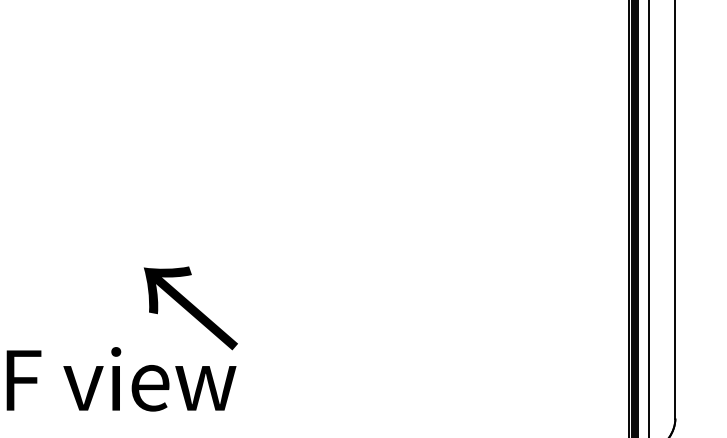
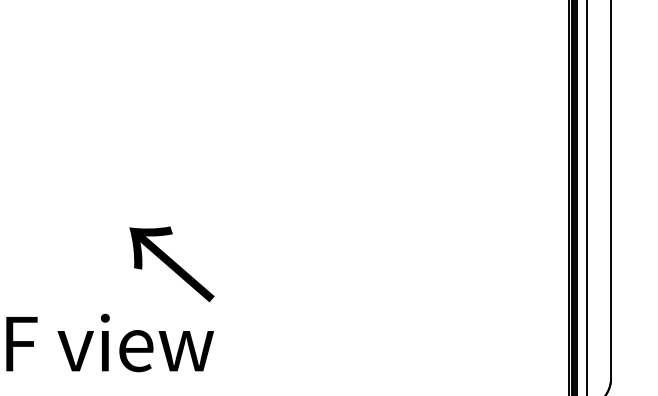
text: (190, 308) -> (171, 264), moved

